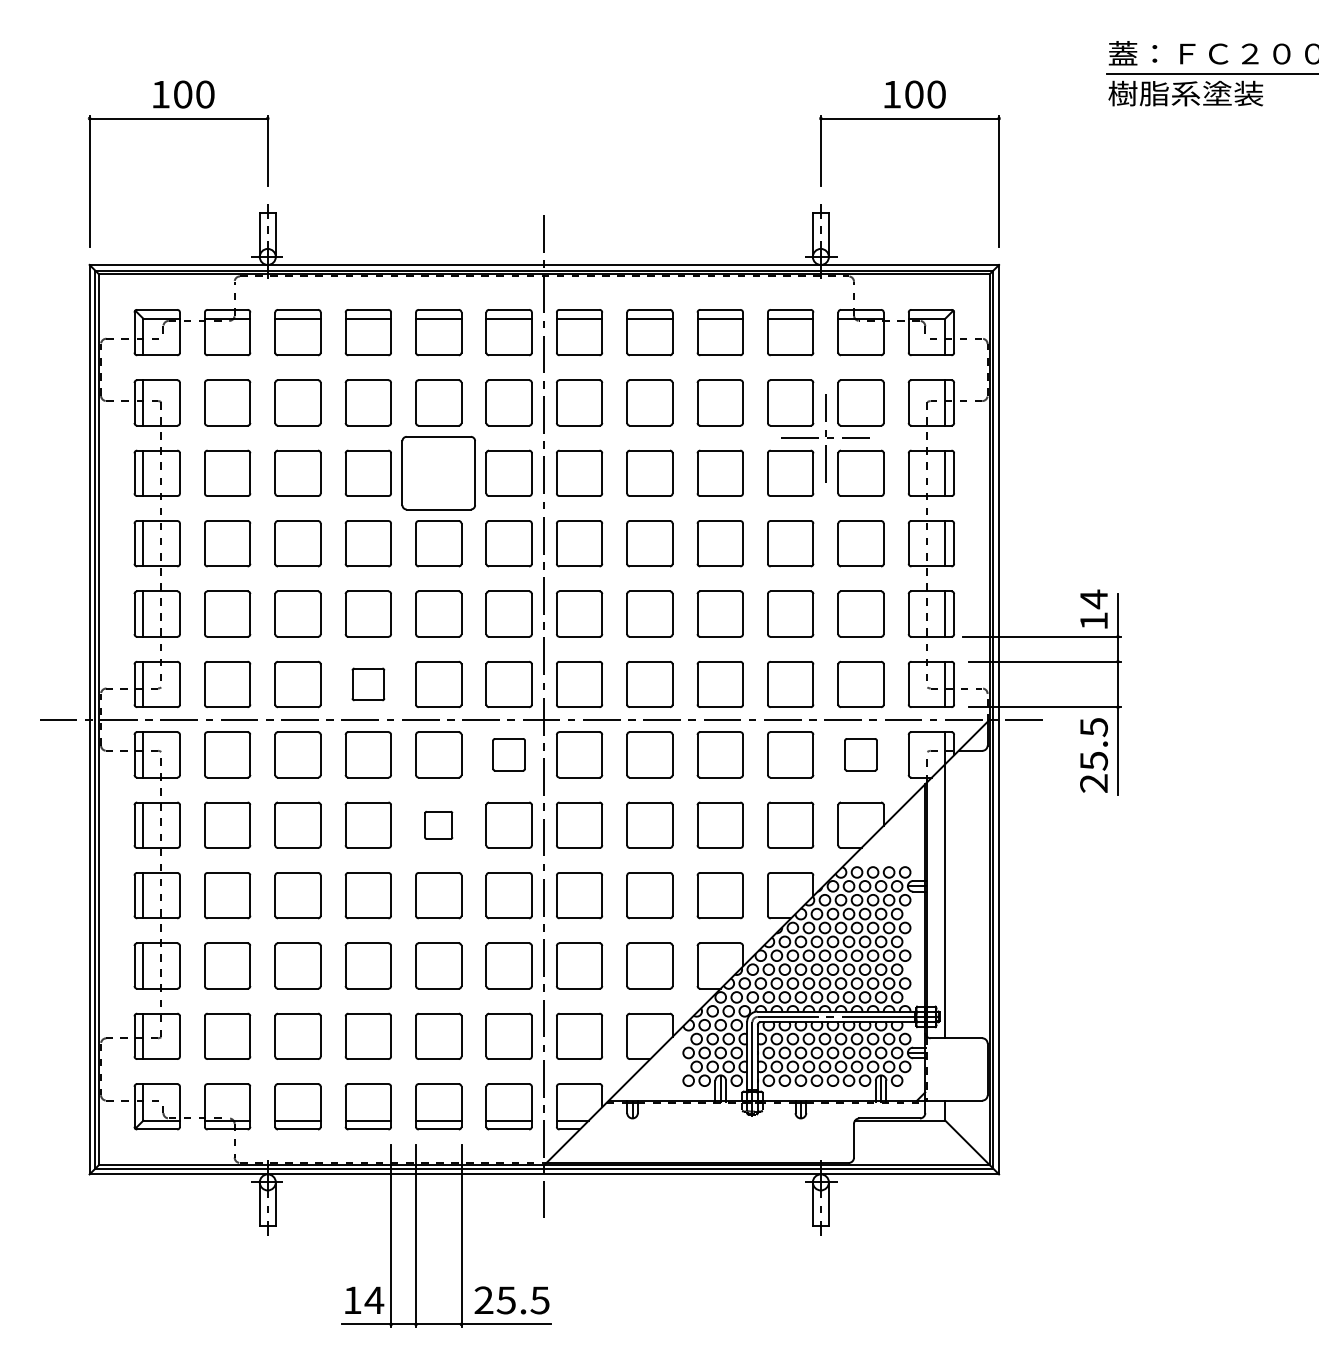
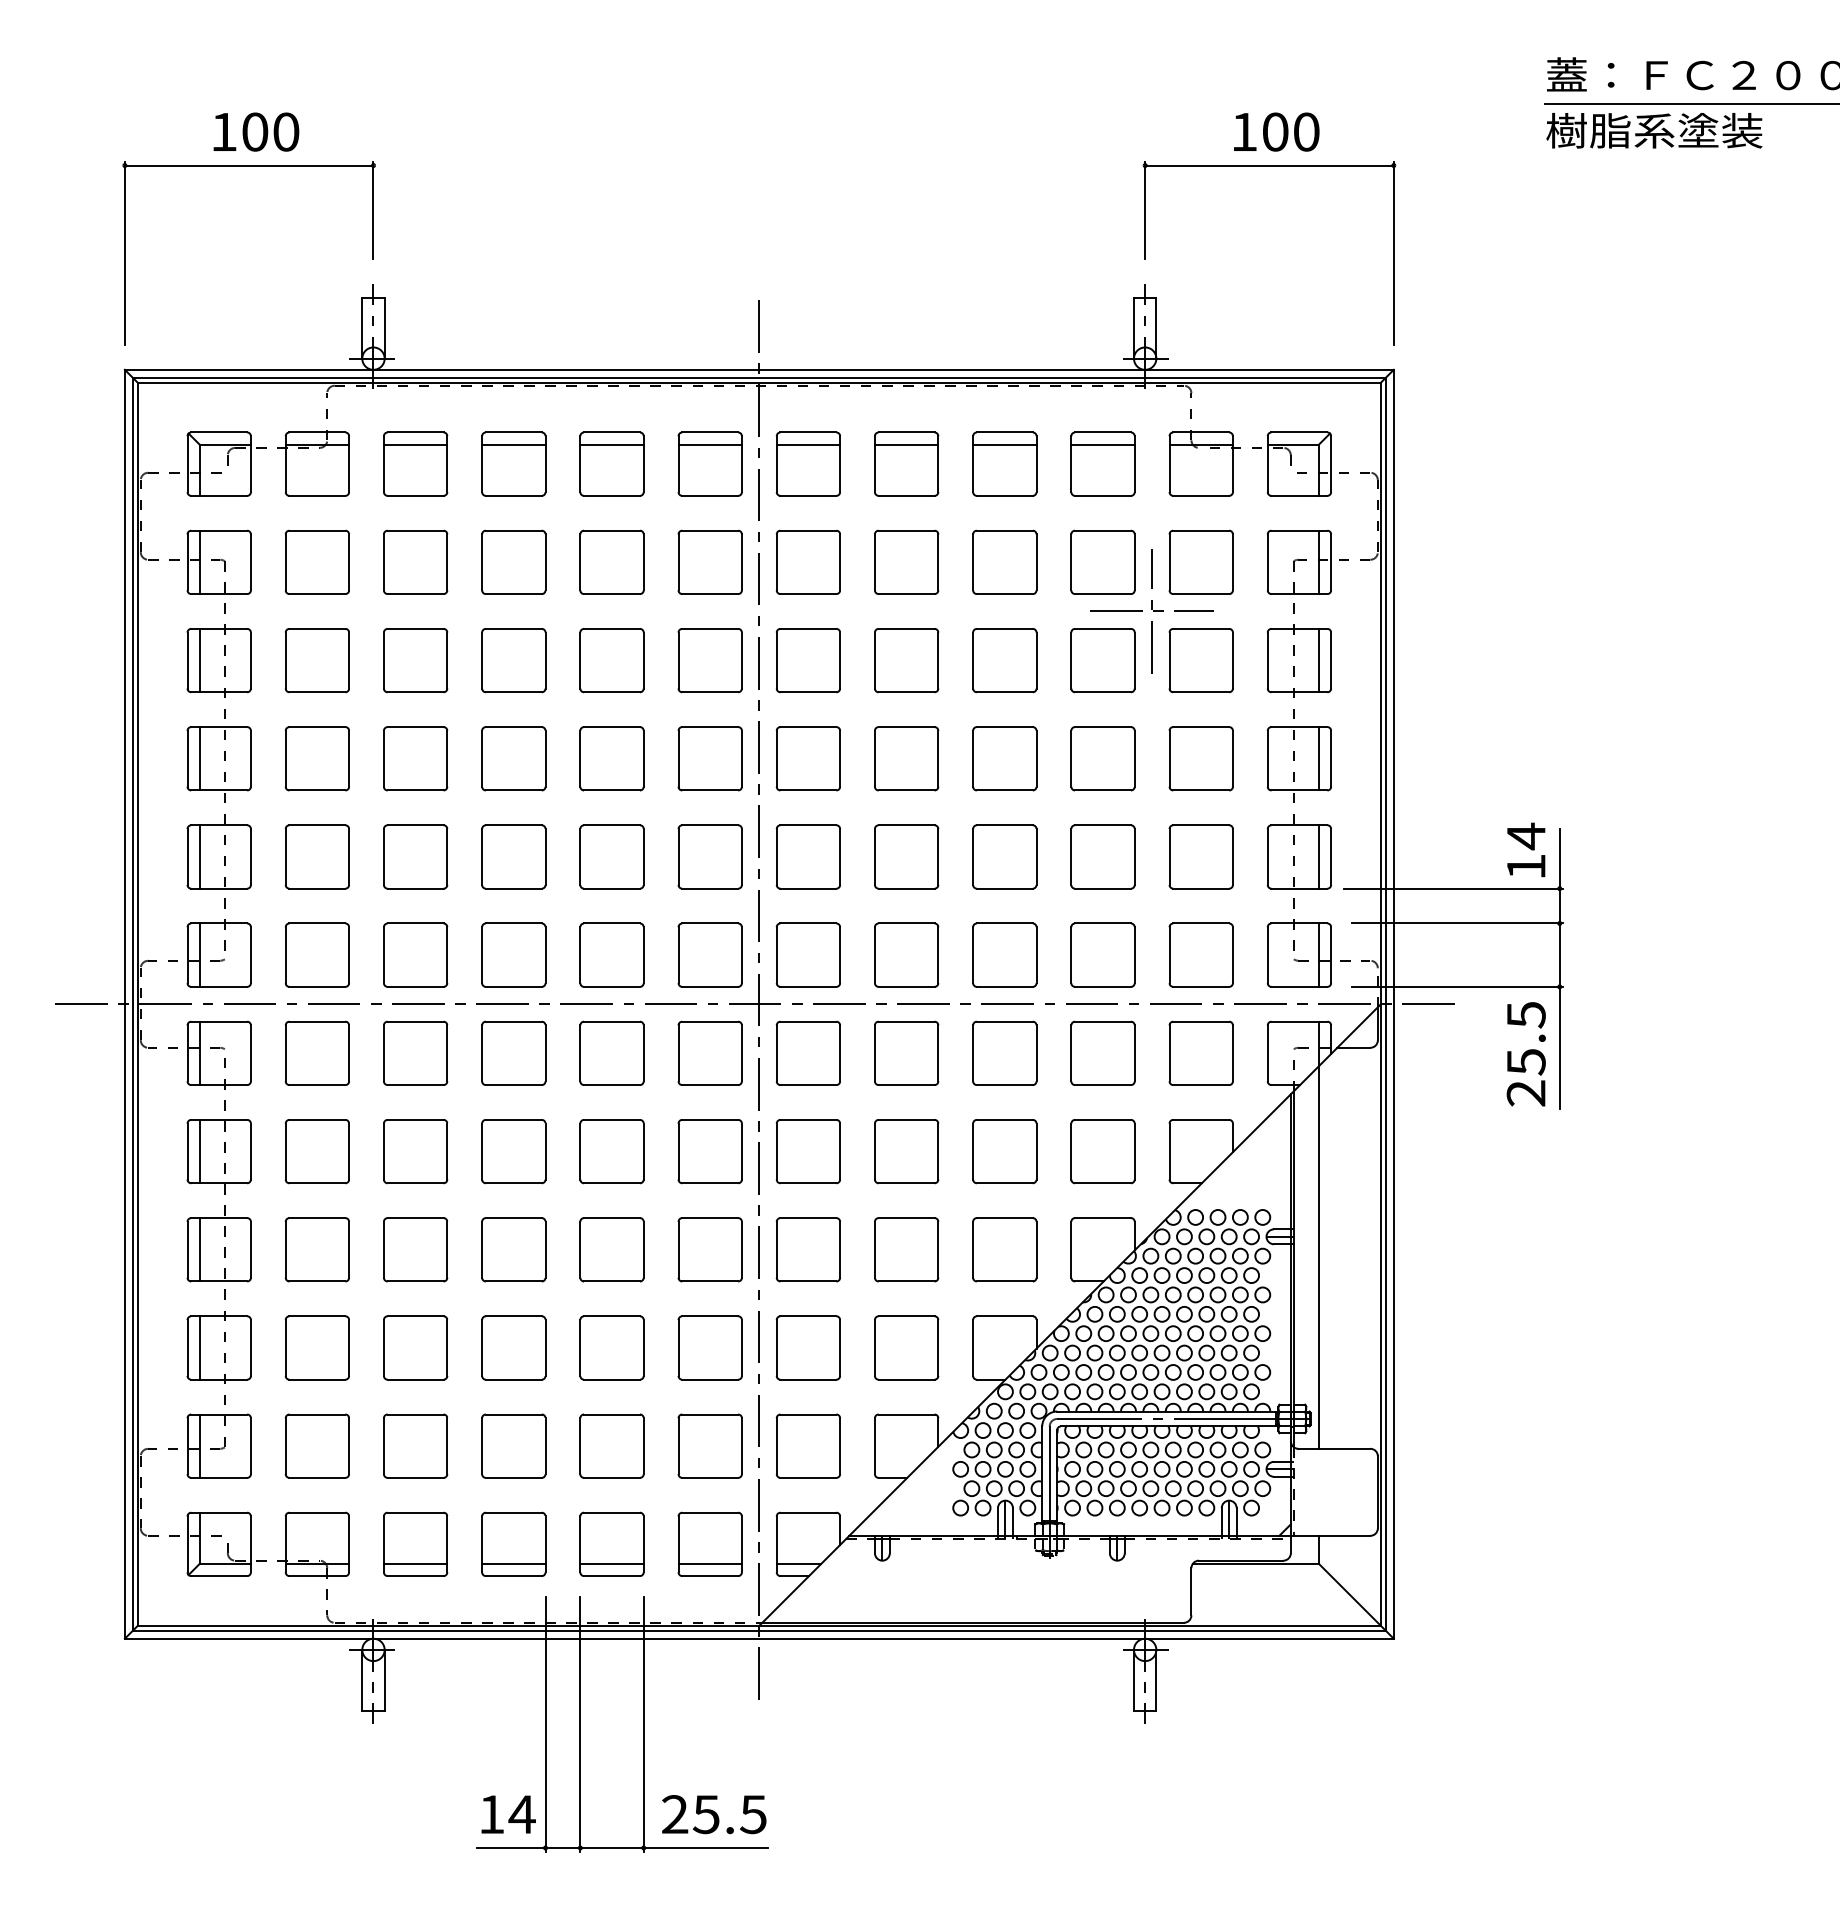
part: (438, 473) -> (611, 660), size x0.62
part: (368, 684) -> (513, 954), size x1.43
part: (508, 754) -> (709, 1052), size x1.43
part: (860, 754) -> (1200, 1052), size x1.43
part: (438, 825) -> (611, 1151), size x1.67

